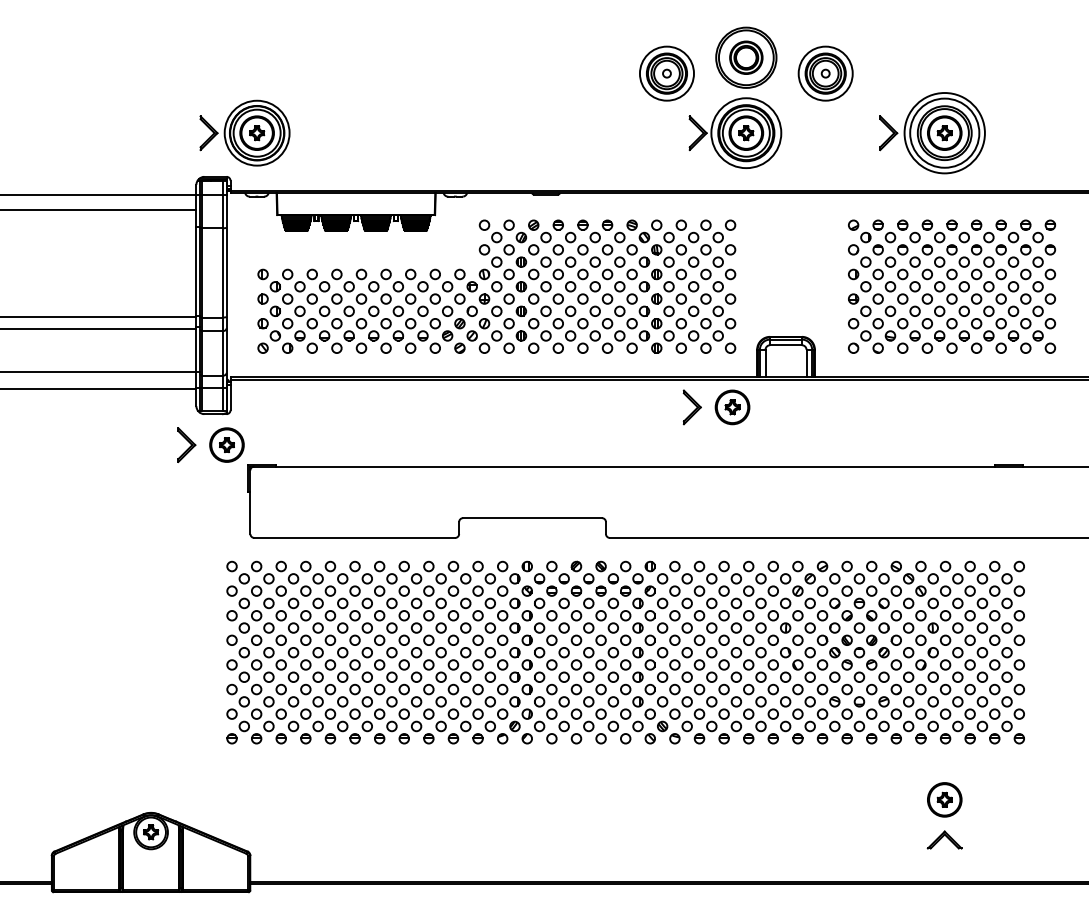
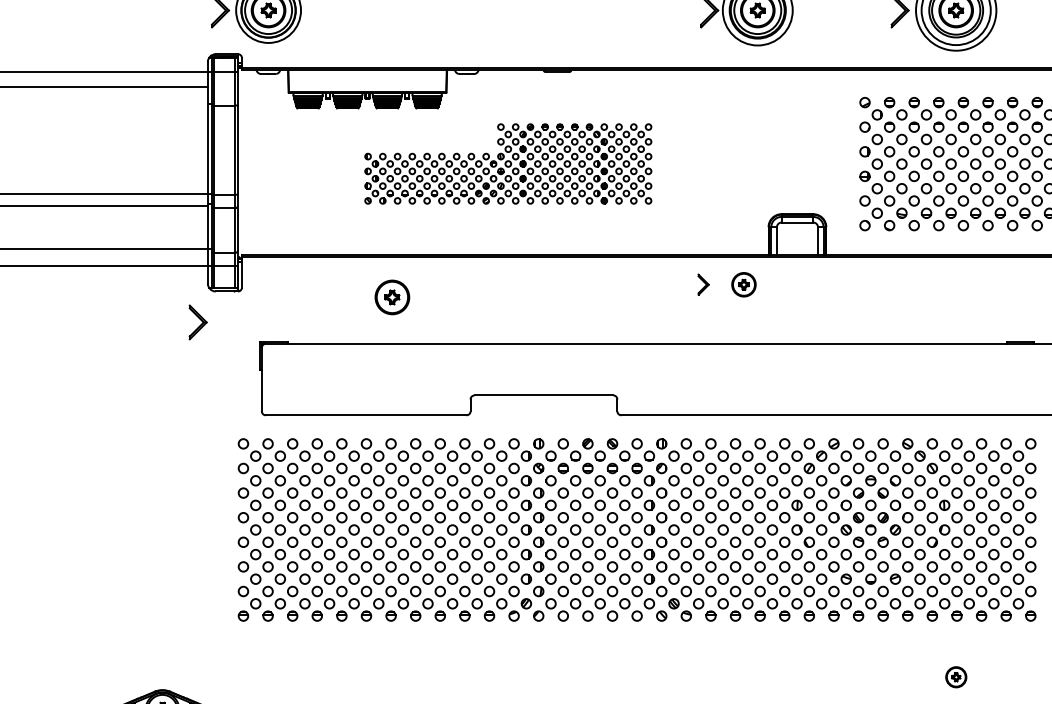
part: (496, 286) -> (507, 163), size x0.6
part: (691, 407) -> (702, 284), size x0.6
part: (732, 407) -> (743, 284), size x0.7
part: (226, 444) -> (391, 296), moved
part: (944, 799) -> (955, 676), size x0.6

